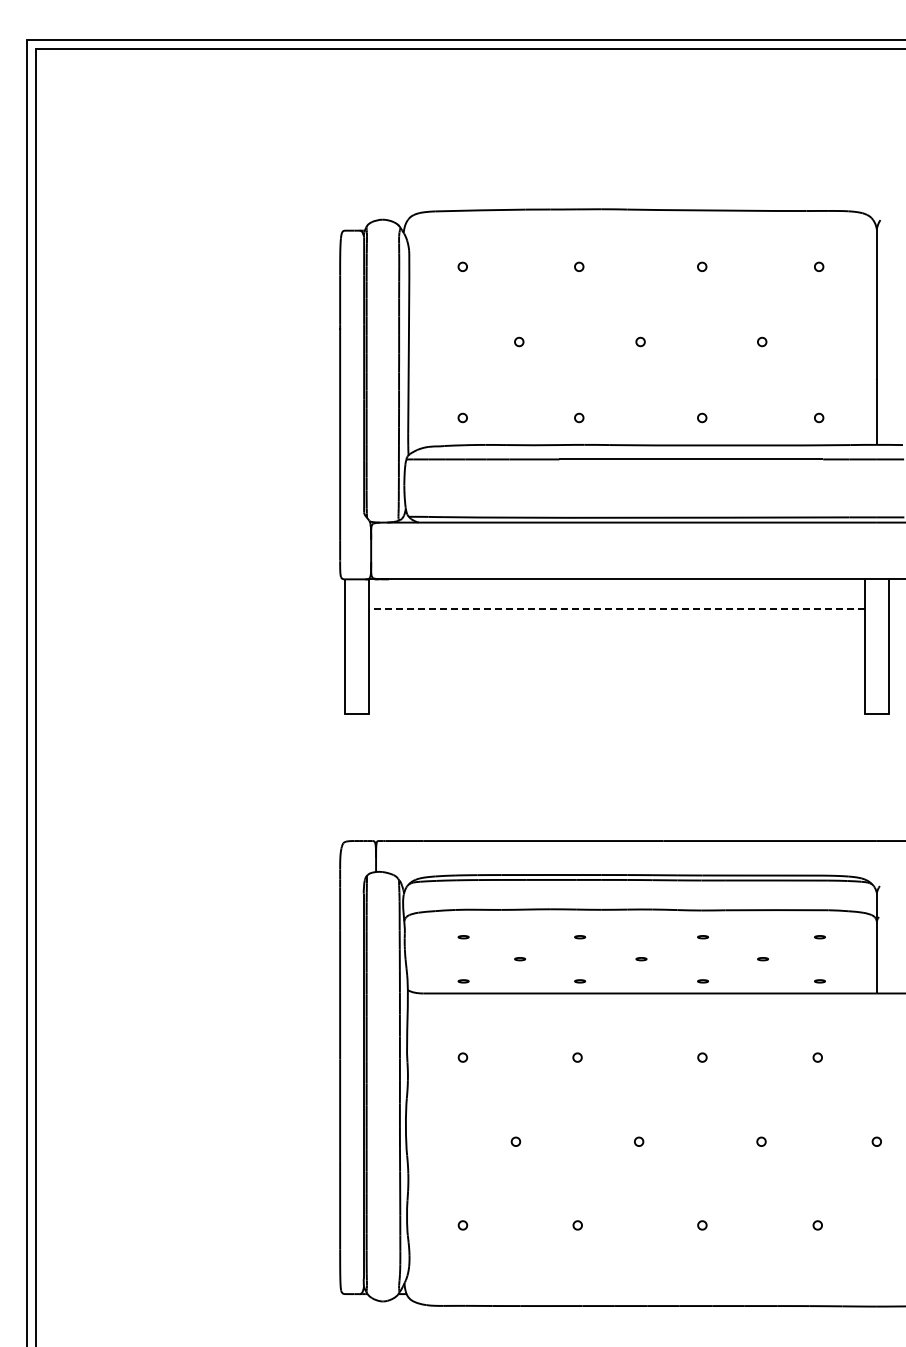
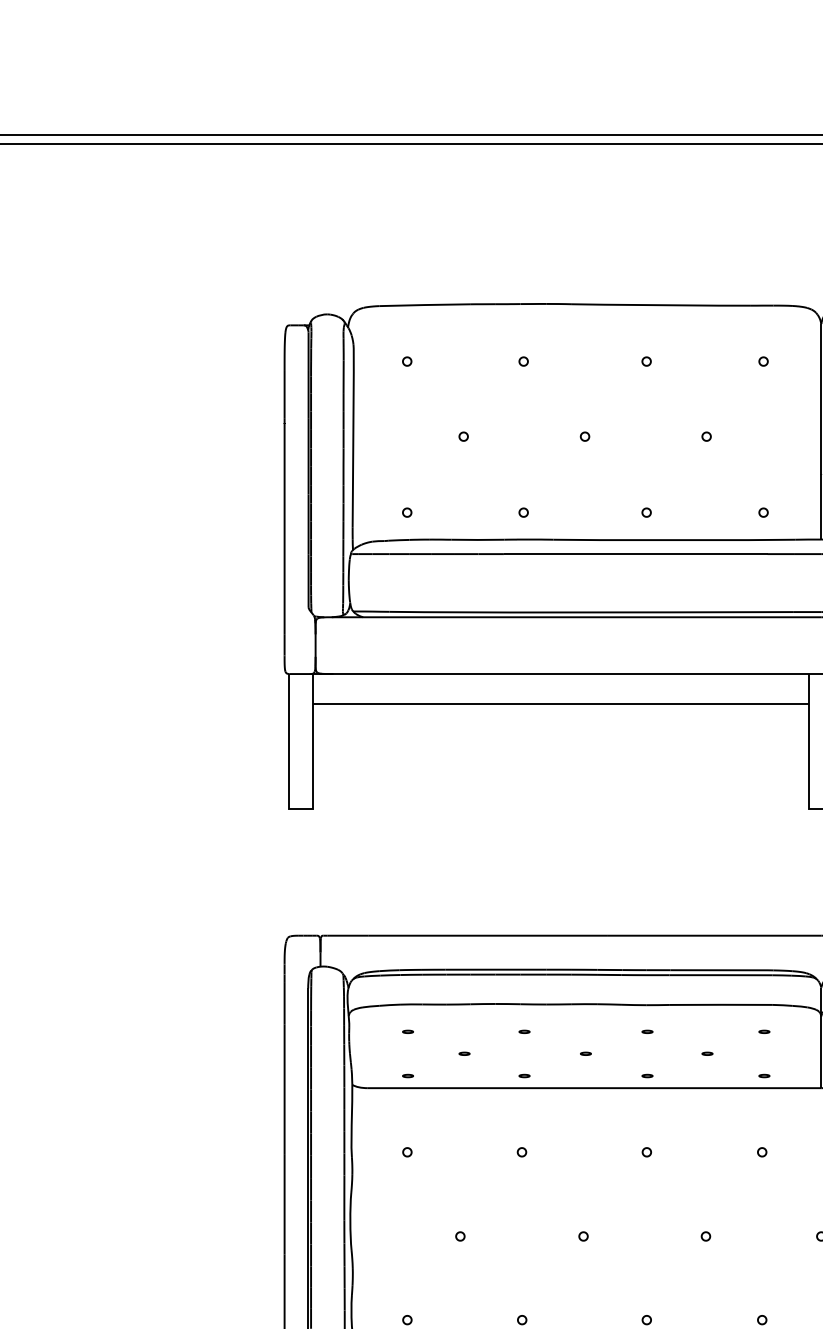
line: (616, 609) -> (560, 704), dashed -> solid

